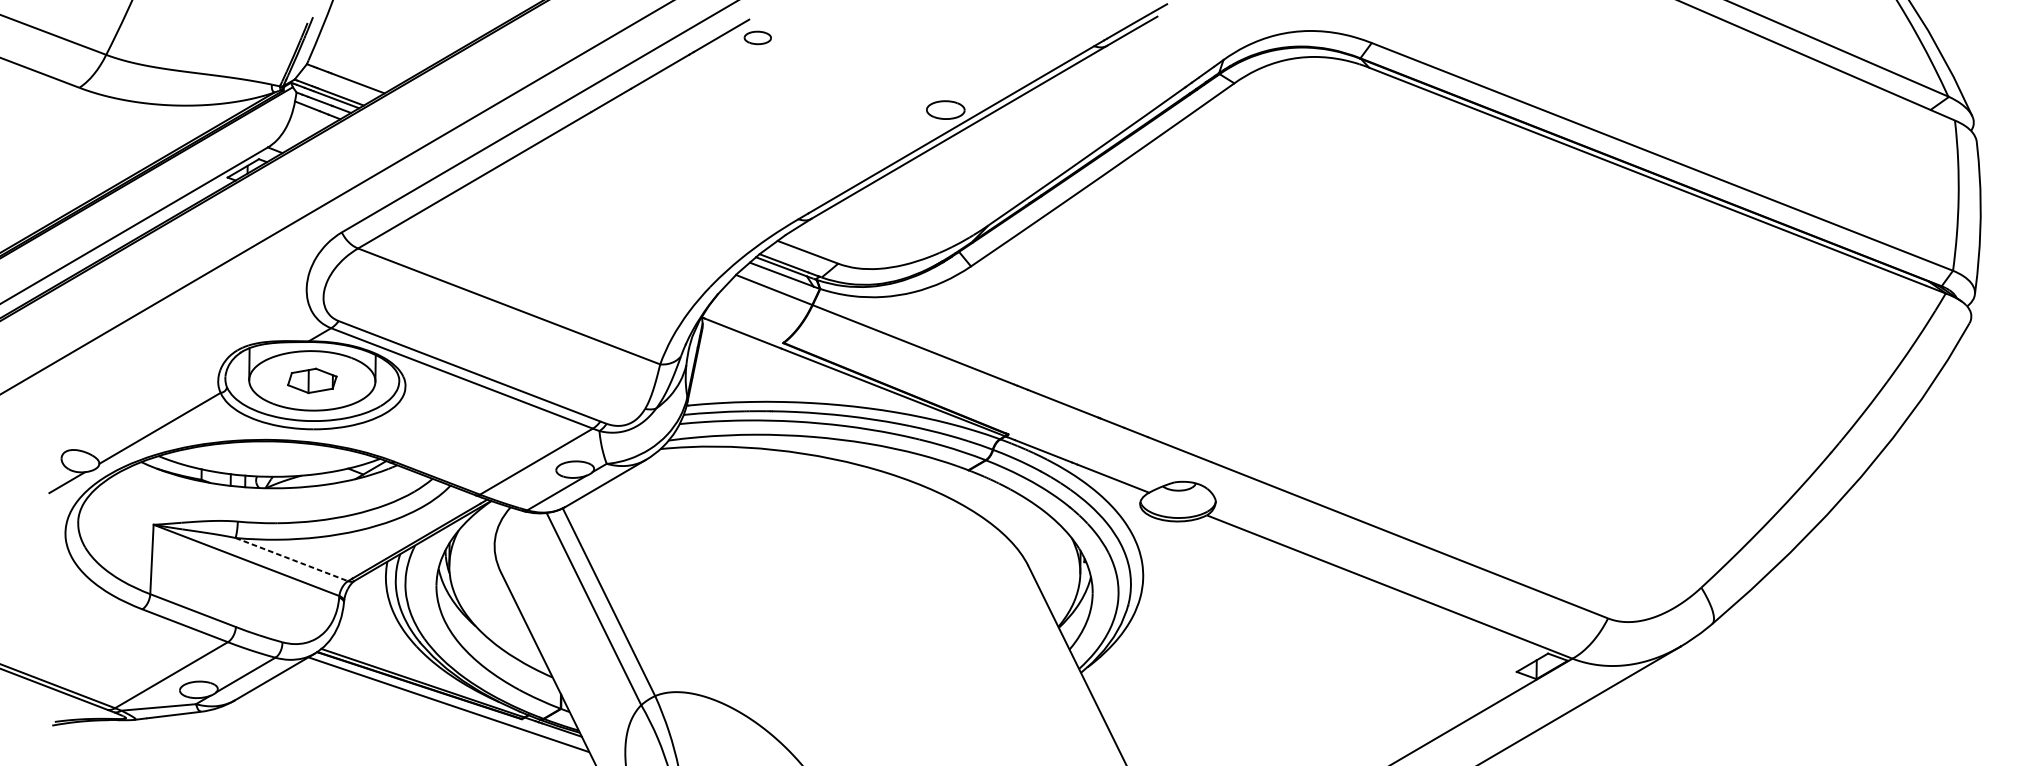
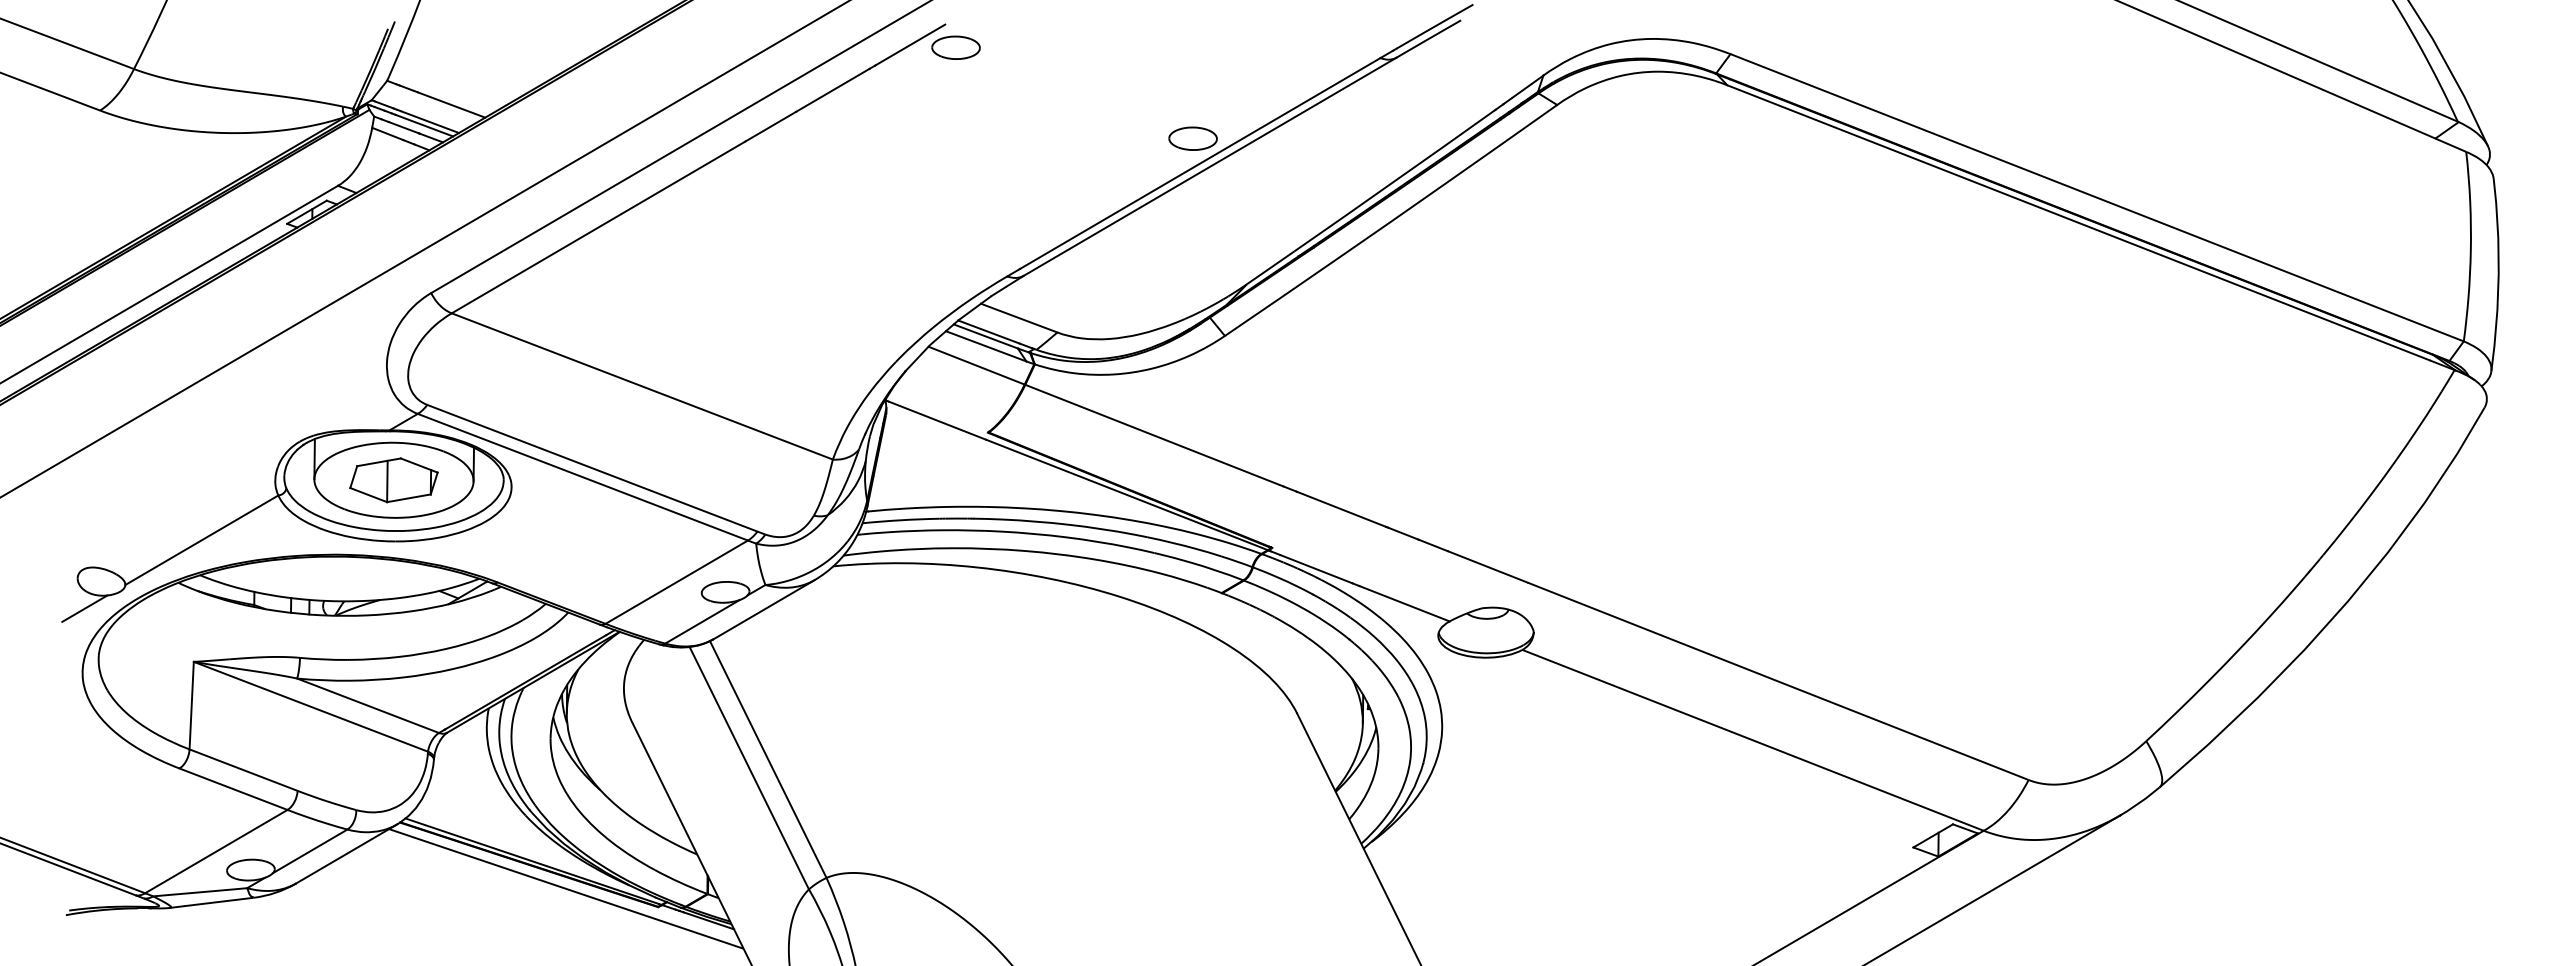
part: (757, 37) -> (955, 47), size x1.43
part: (311, 381) -> (393, 480), size x1.43
line: (292, 559) -> (368, 705), dashed -> solid

